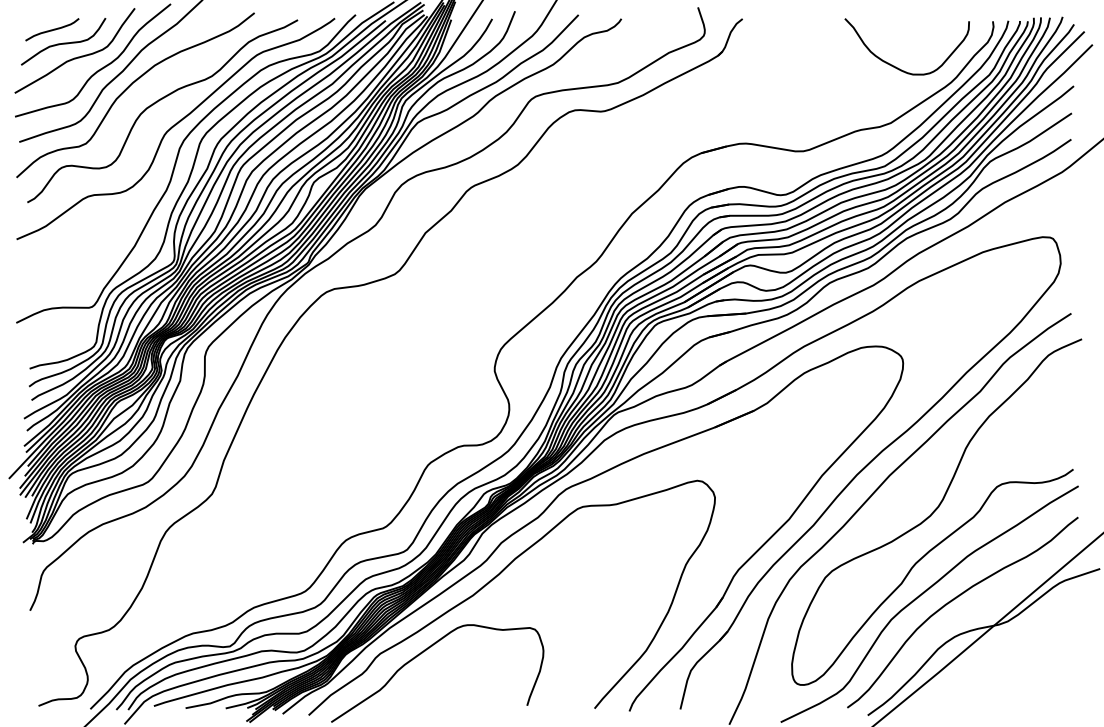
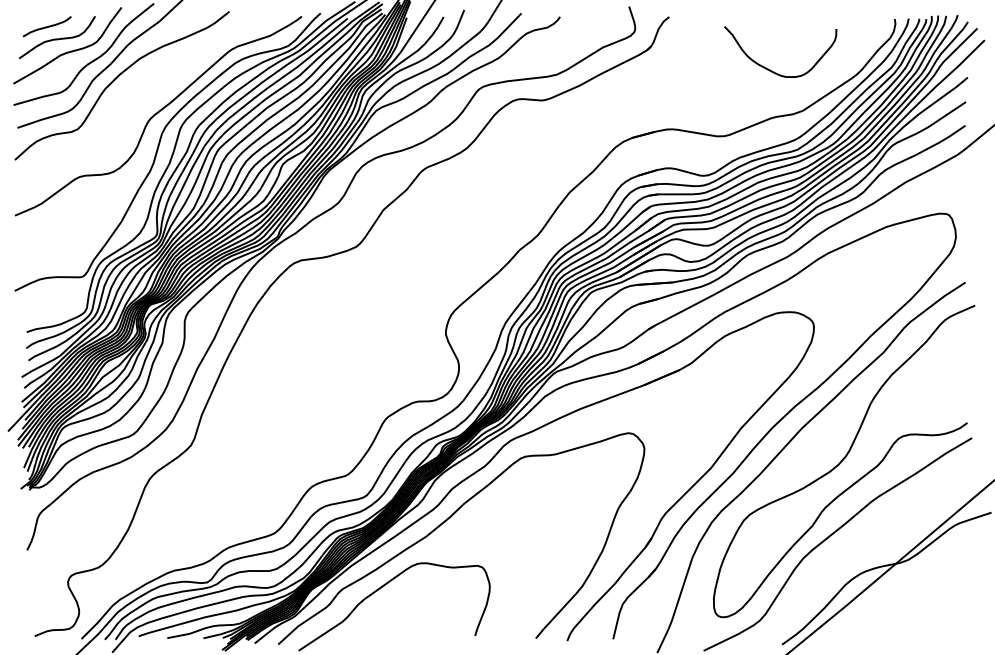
curve: (896, 66) -> (771, 69), moved
curve: (156, 103) -> (141, 93), removed
curve: (955, 599) -> (861, 540), removed

